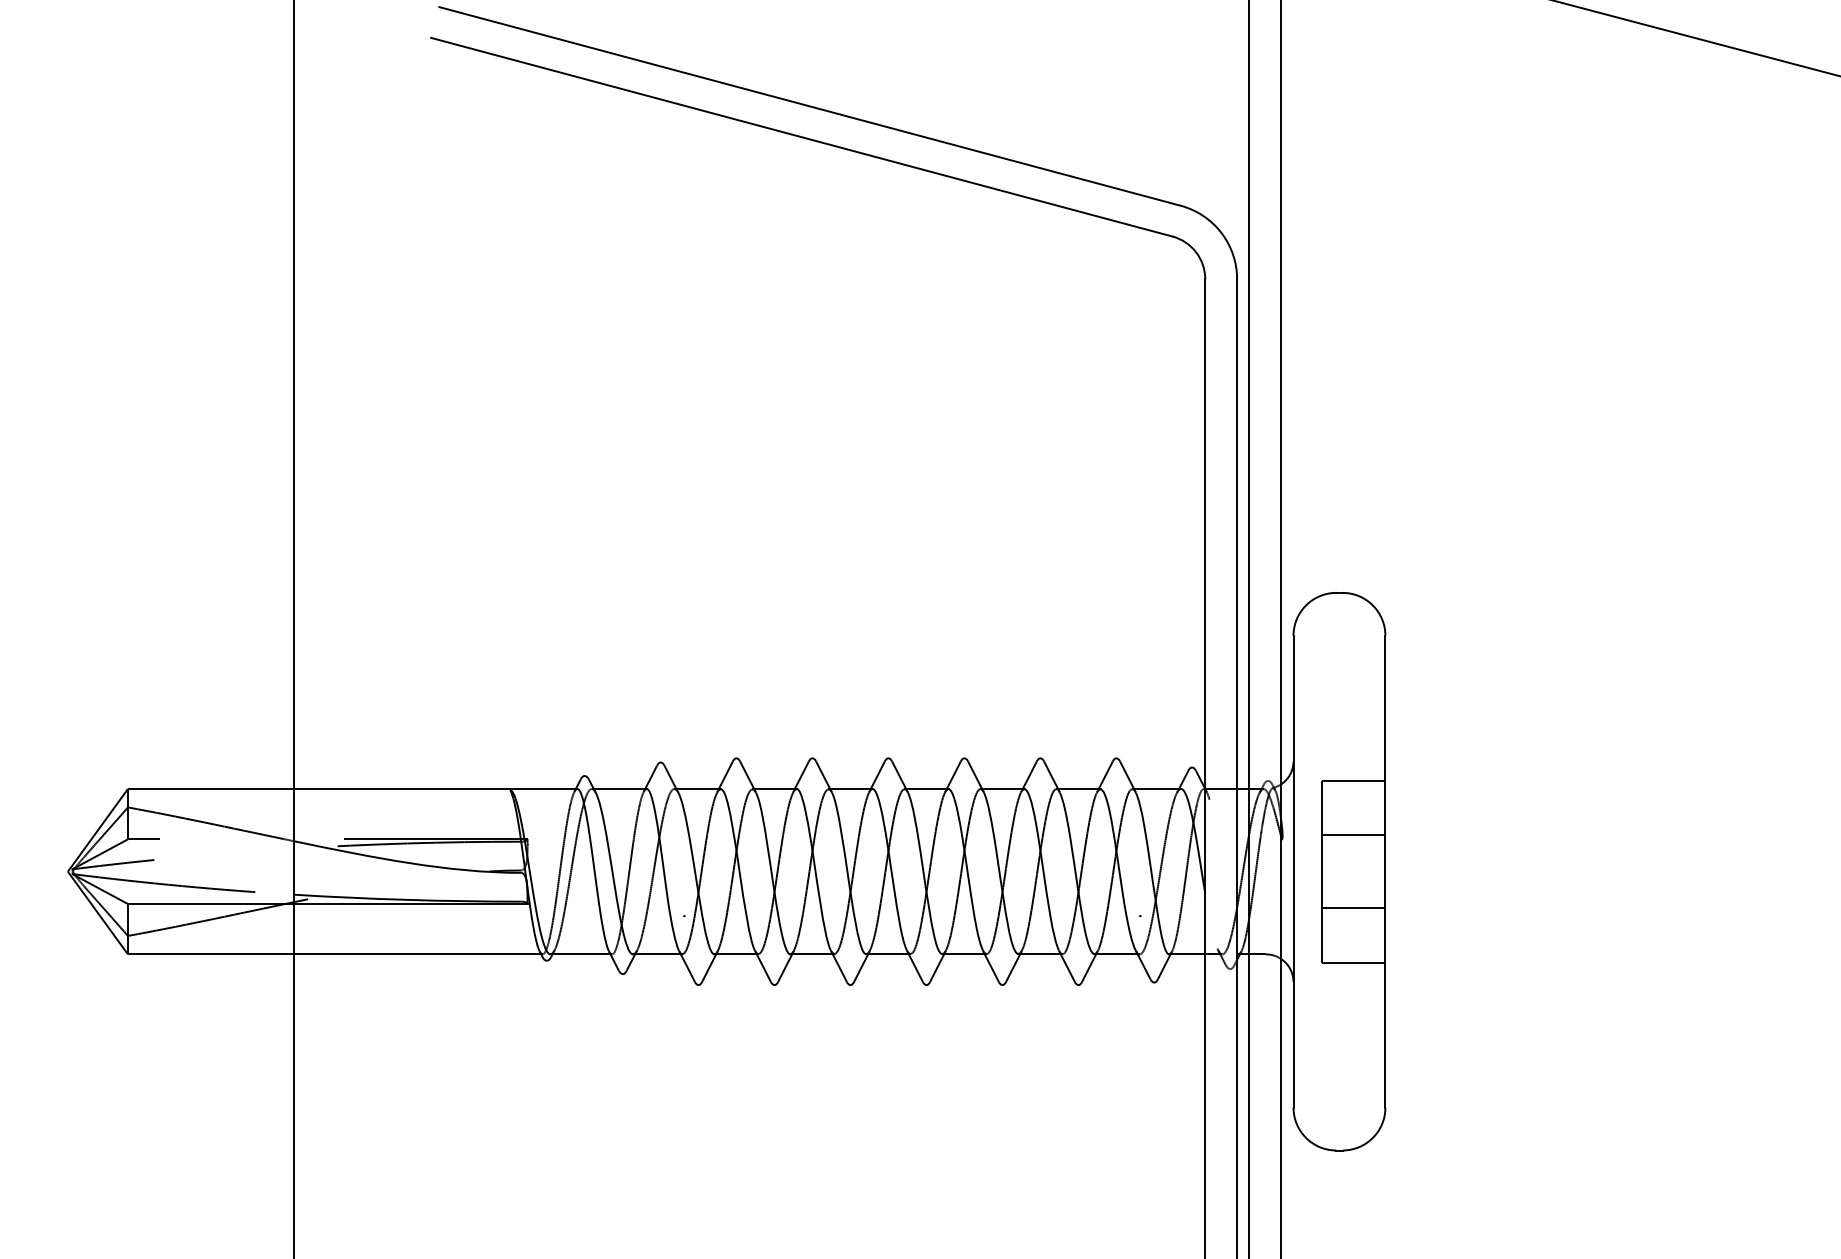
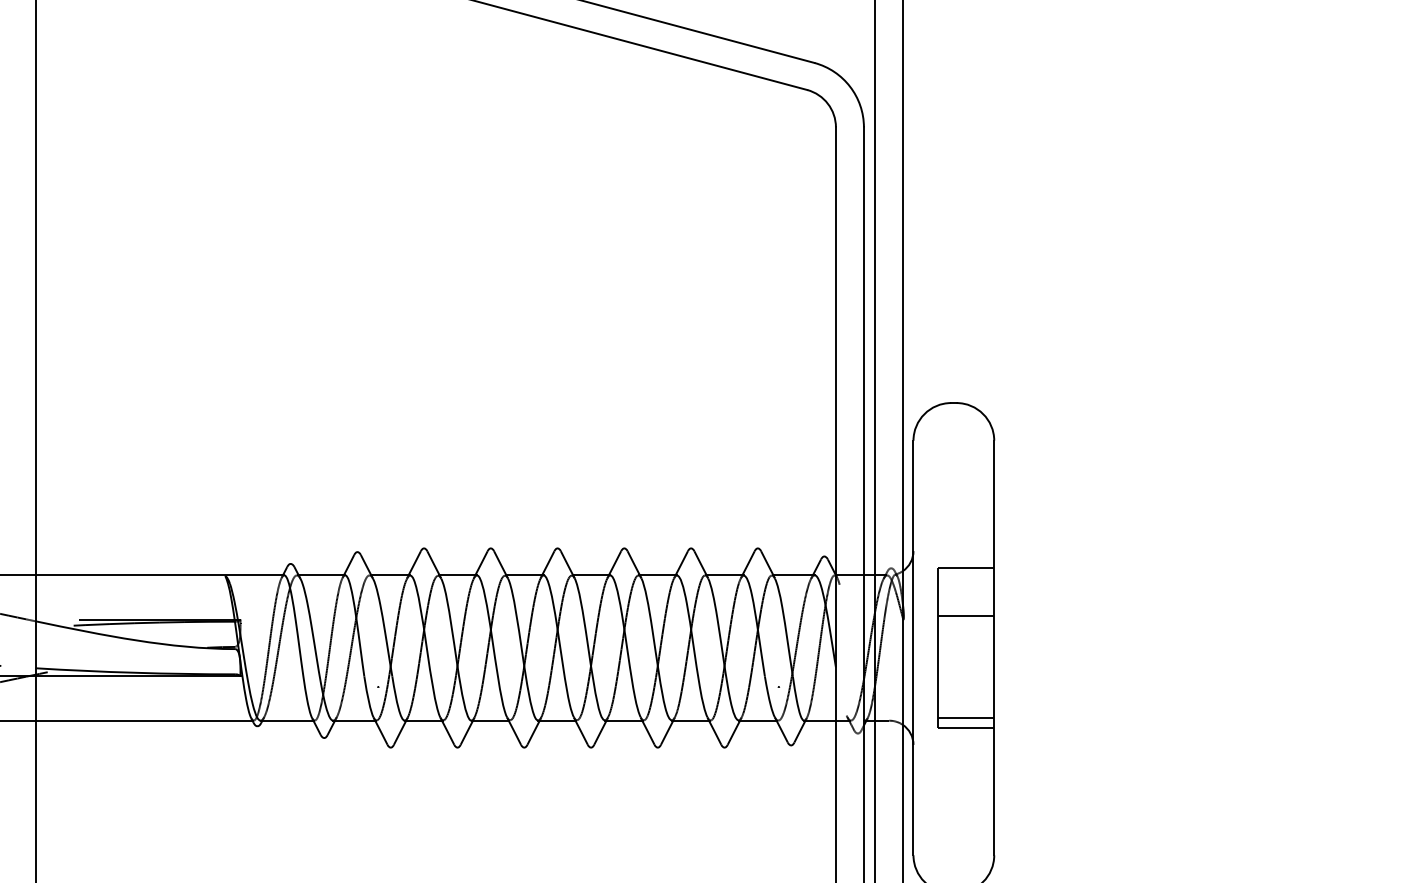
line: (1353, 908) -> (966, 718), moved

